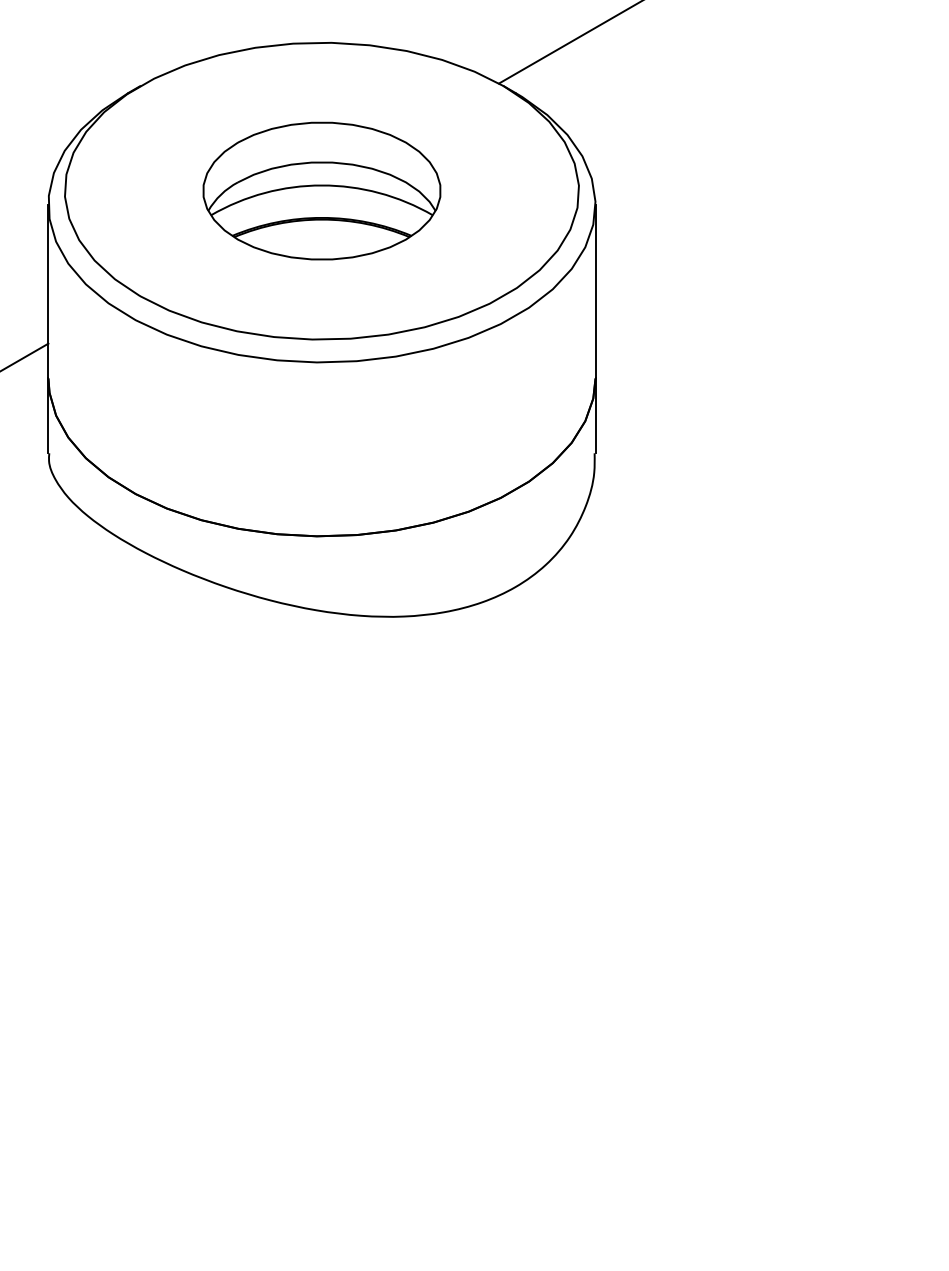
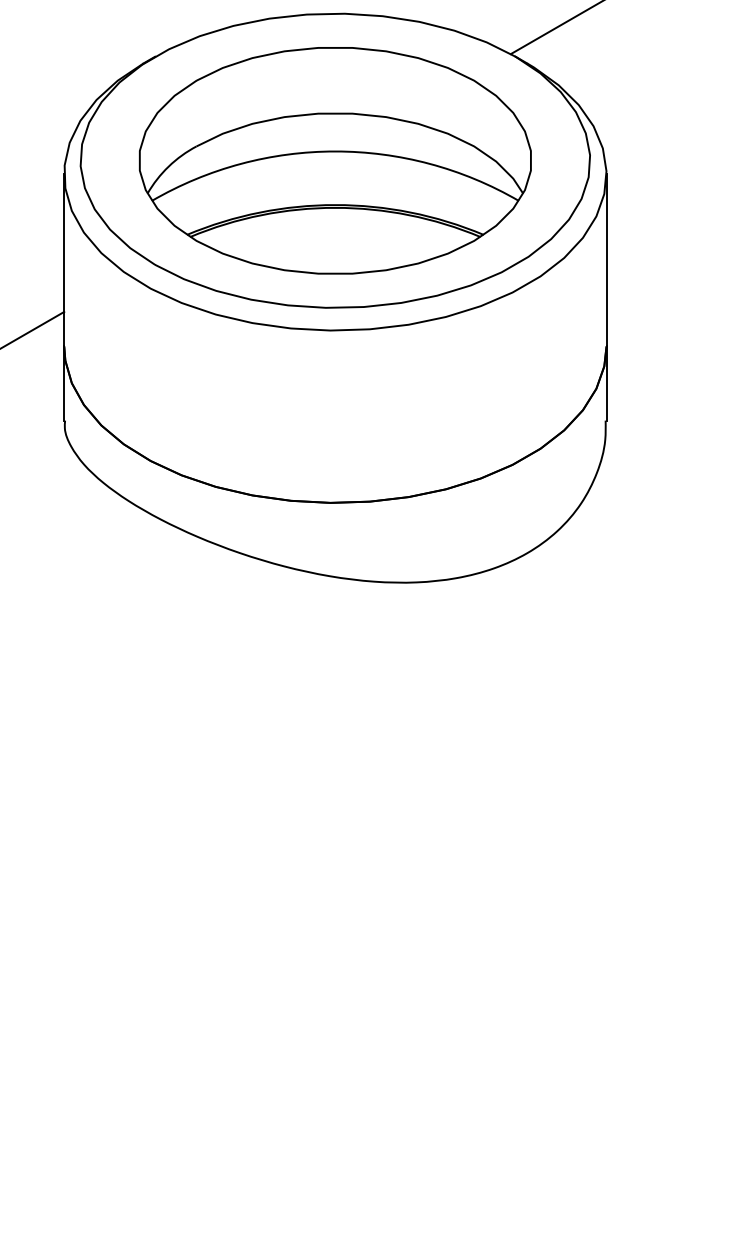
part: (321, 190) -> (334, 160), size x1.67

